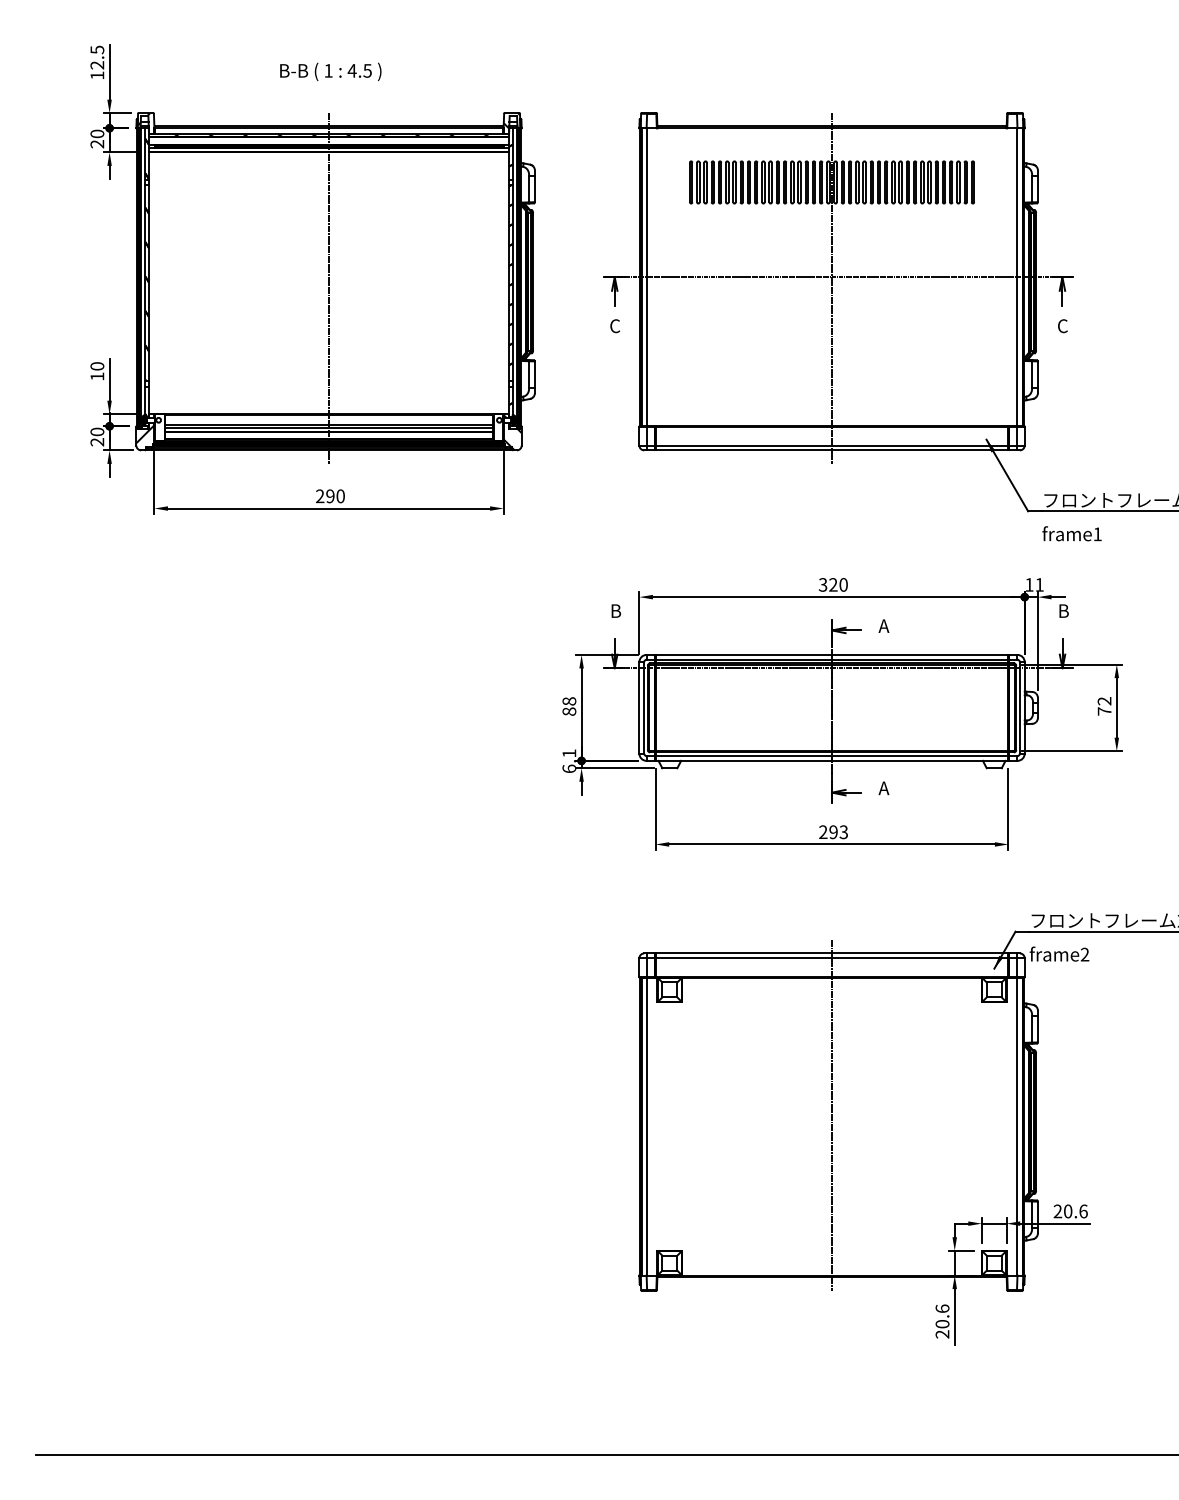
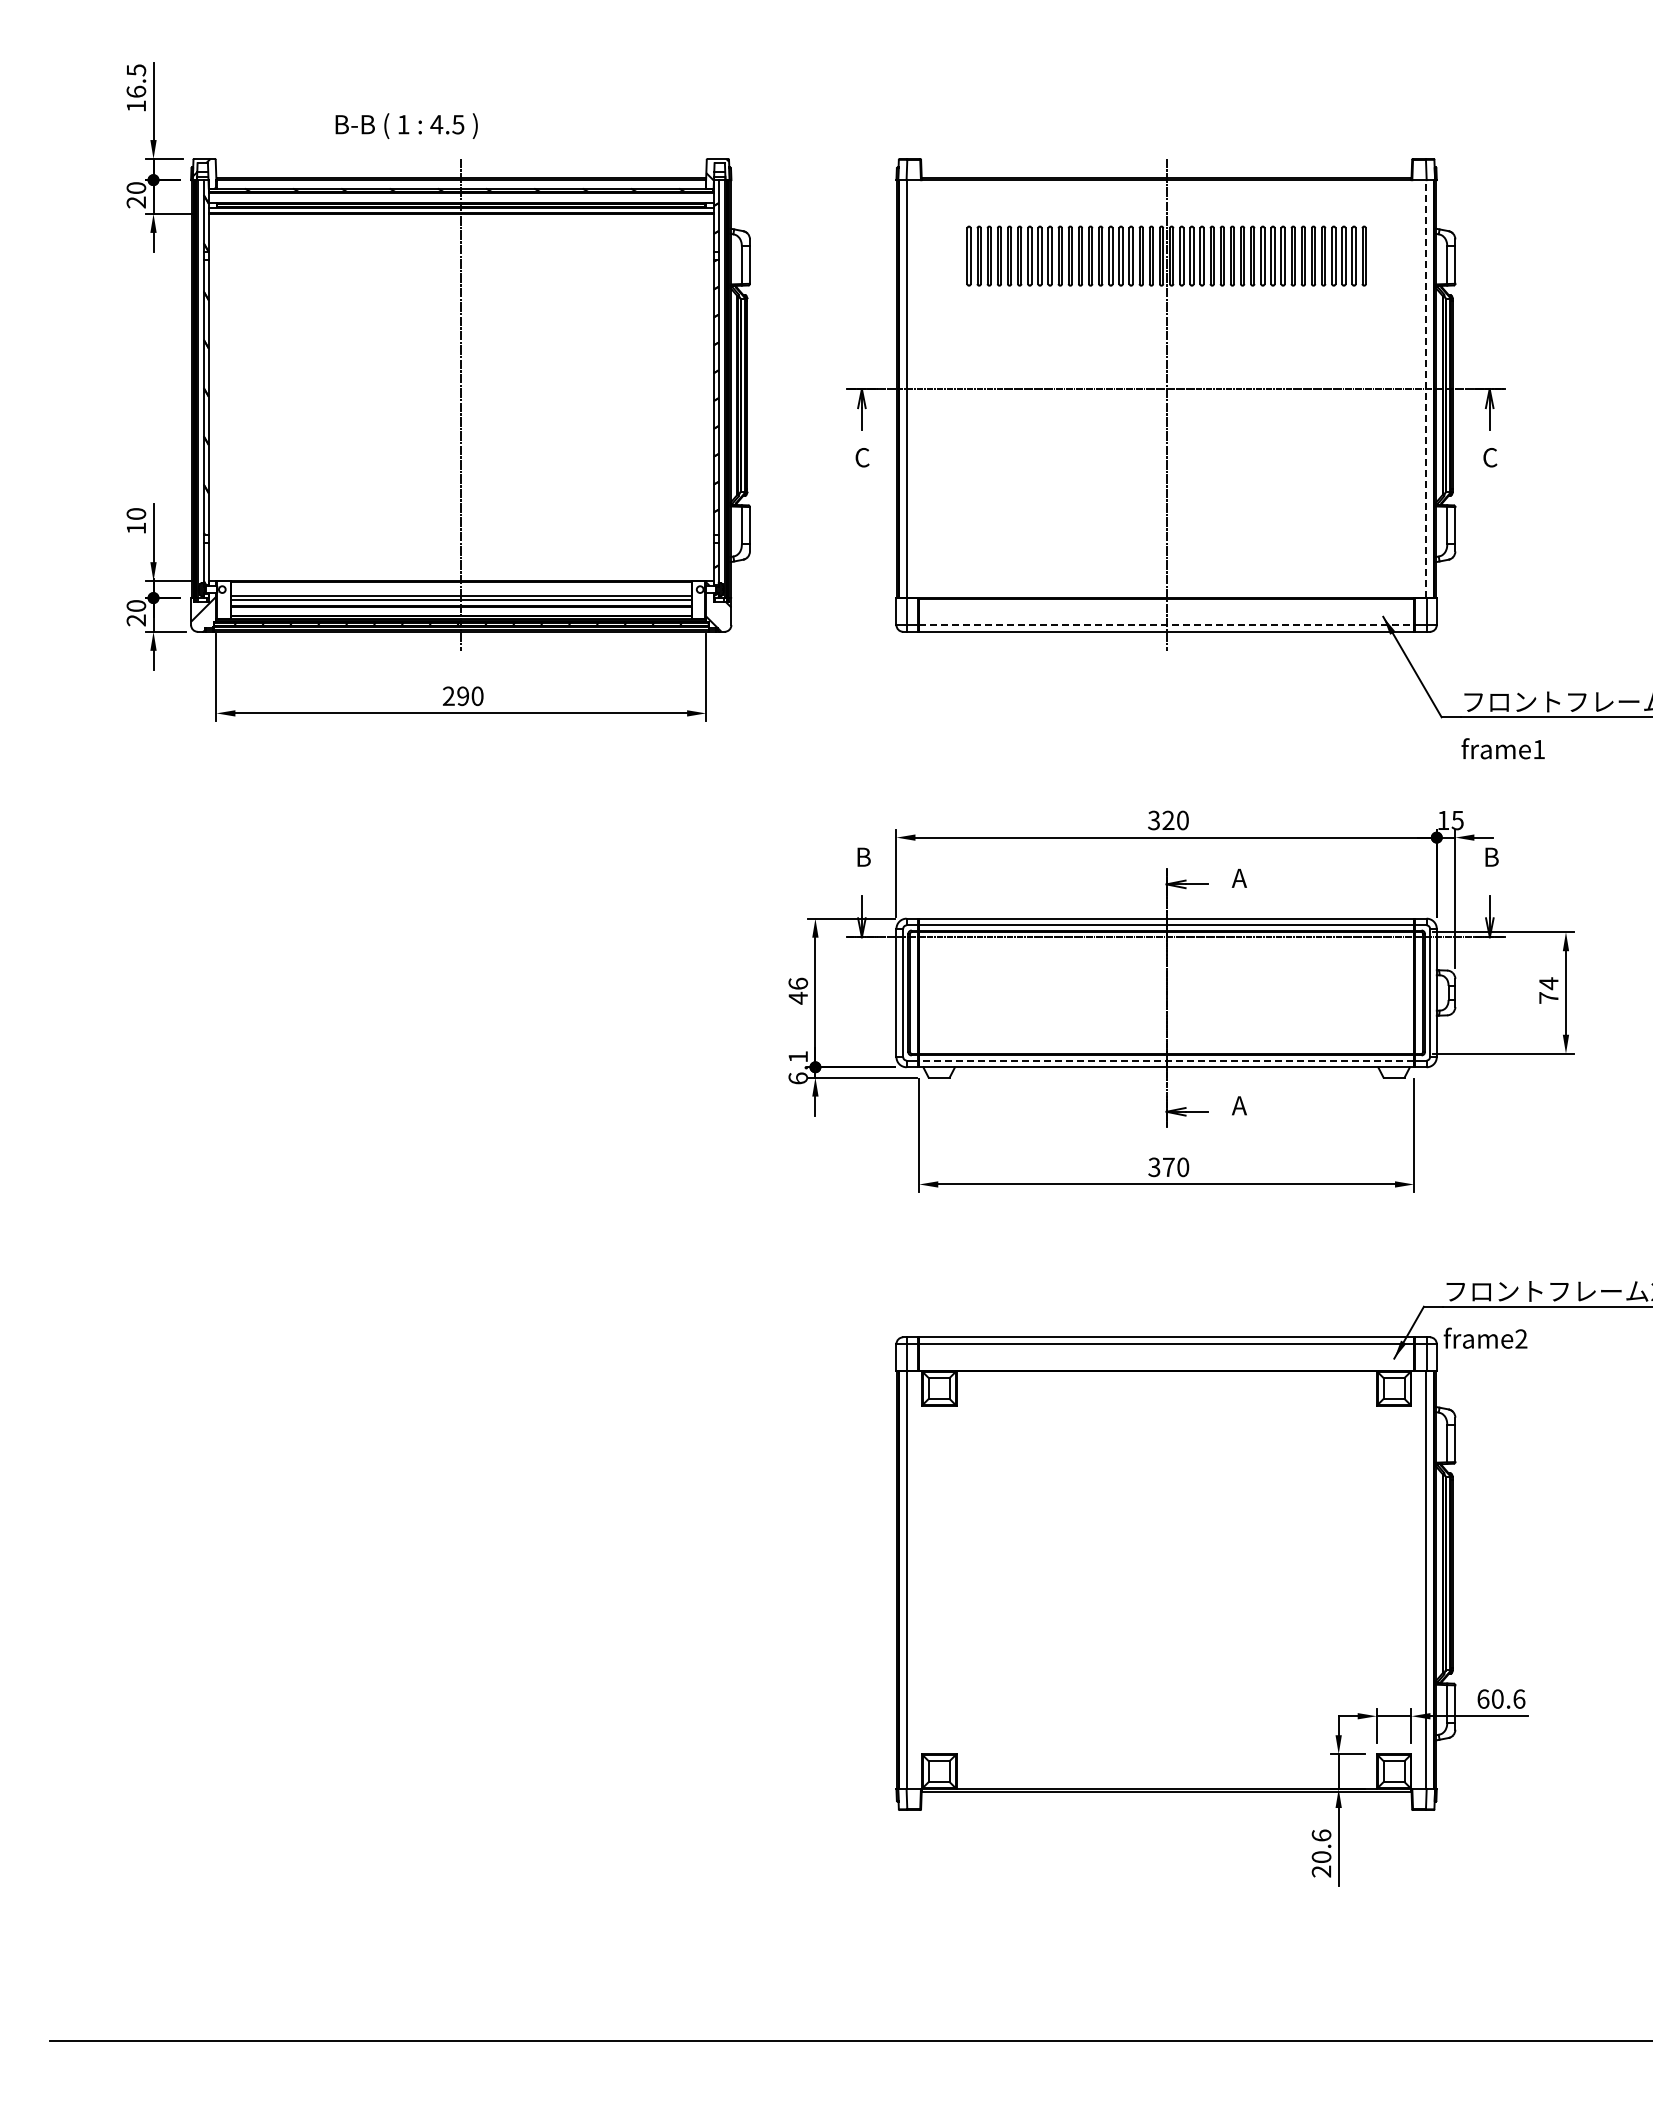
text: (97, 65) -> (136, 91), 12.5 -> 16.5
text: (330, 71) -> (406, 125), moved
line: (1017, 277) -> (1426, 389), solid -> dashed
line: (832, 445) -> (1167, 625), solid -> dashed
text: (1039, 584) -> (1457, 820), 11 -> 15
text: (1104, 701) -> (1548, 983), 72 -> 74
text: (569, 706) -> (798, 990), 88 -> 46
line: (831, 756) -> (1166, 1060), solid -> dashed
text: (833, 832) -> (1168, 1167), 293 -> 370
line: (831, 1115) -> (1166, 1564), removed
text: (1058, 1211) -> (1483, 1698), 20.6 -> 60.6

